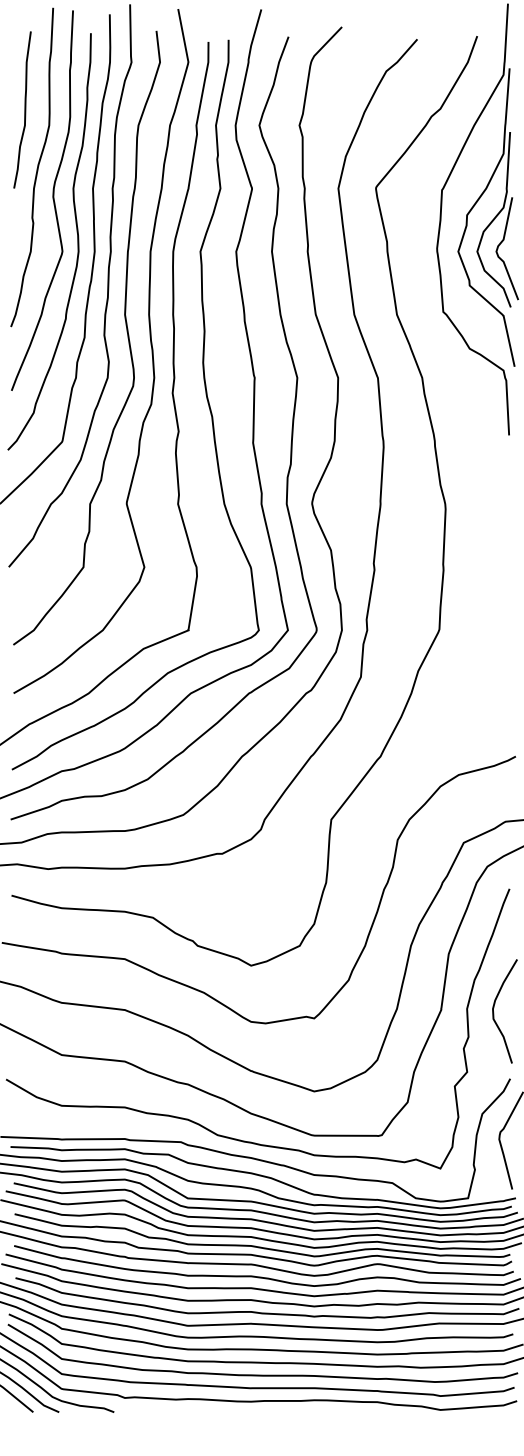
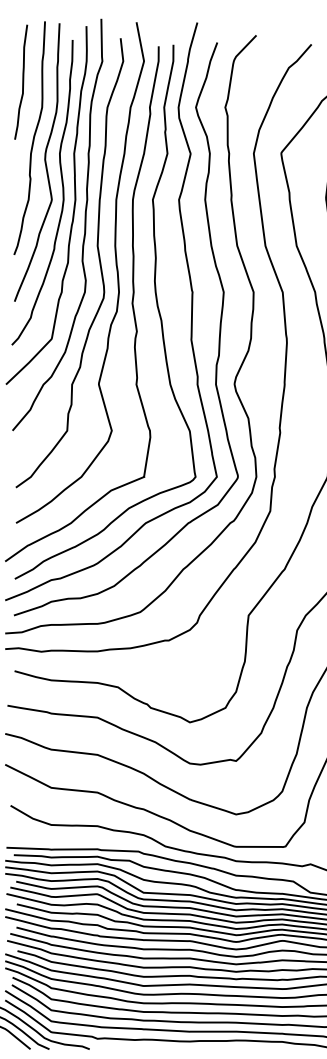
curve: (24, 109) -> (22, 81), moved

